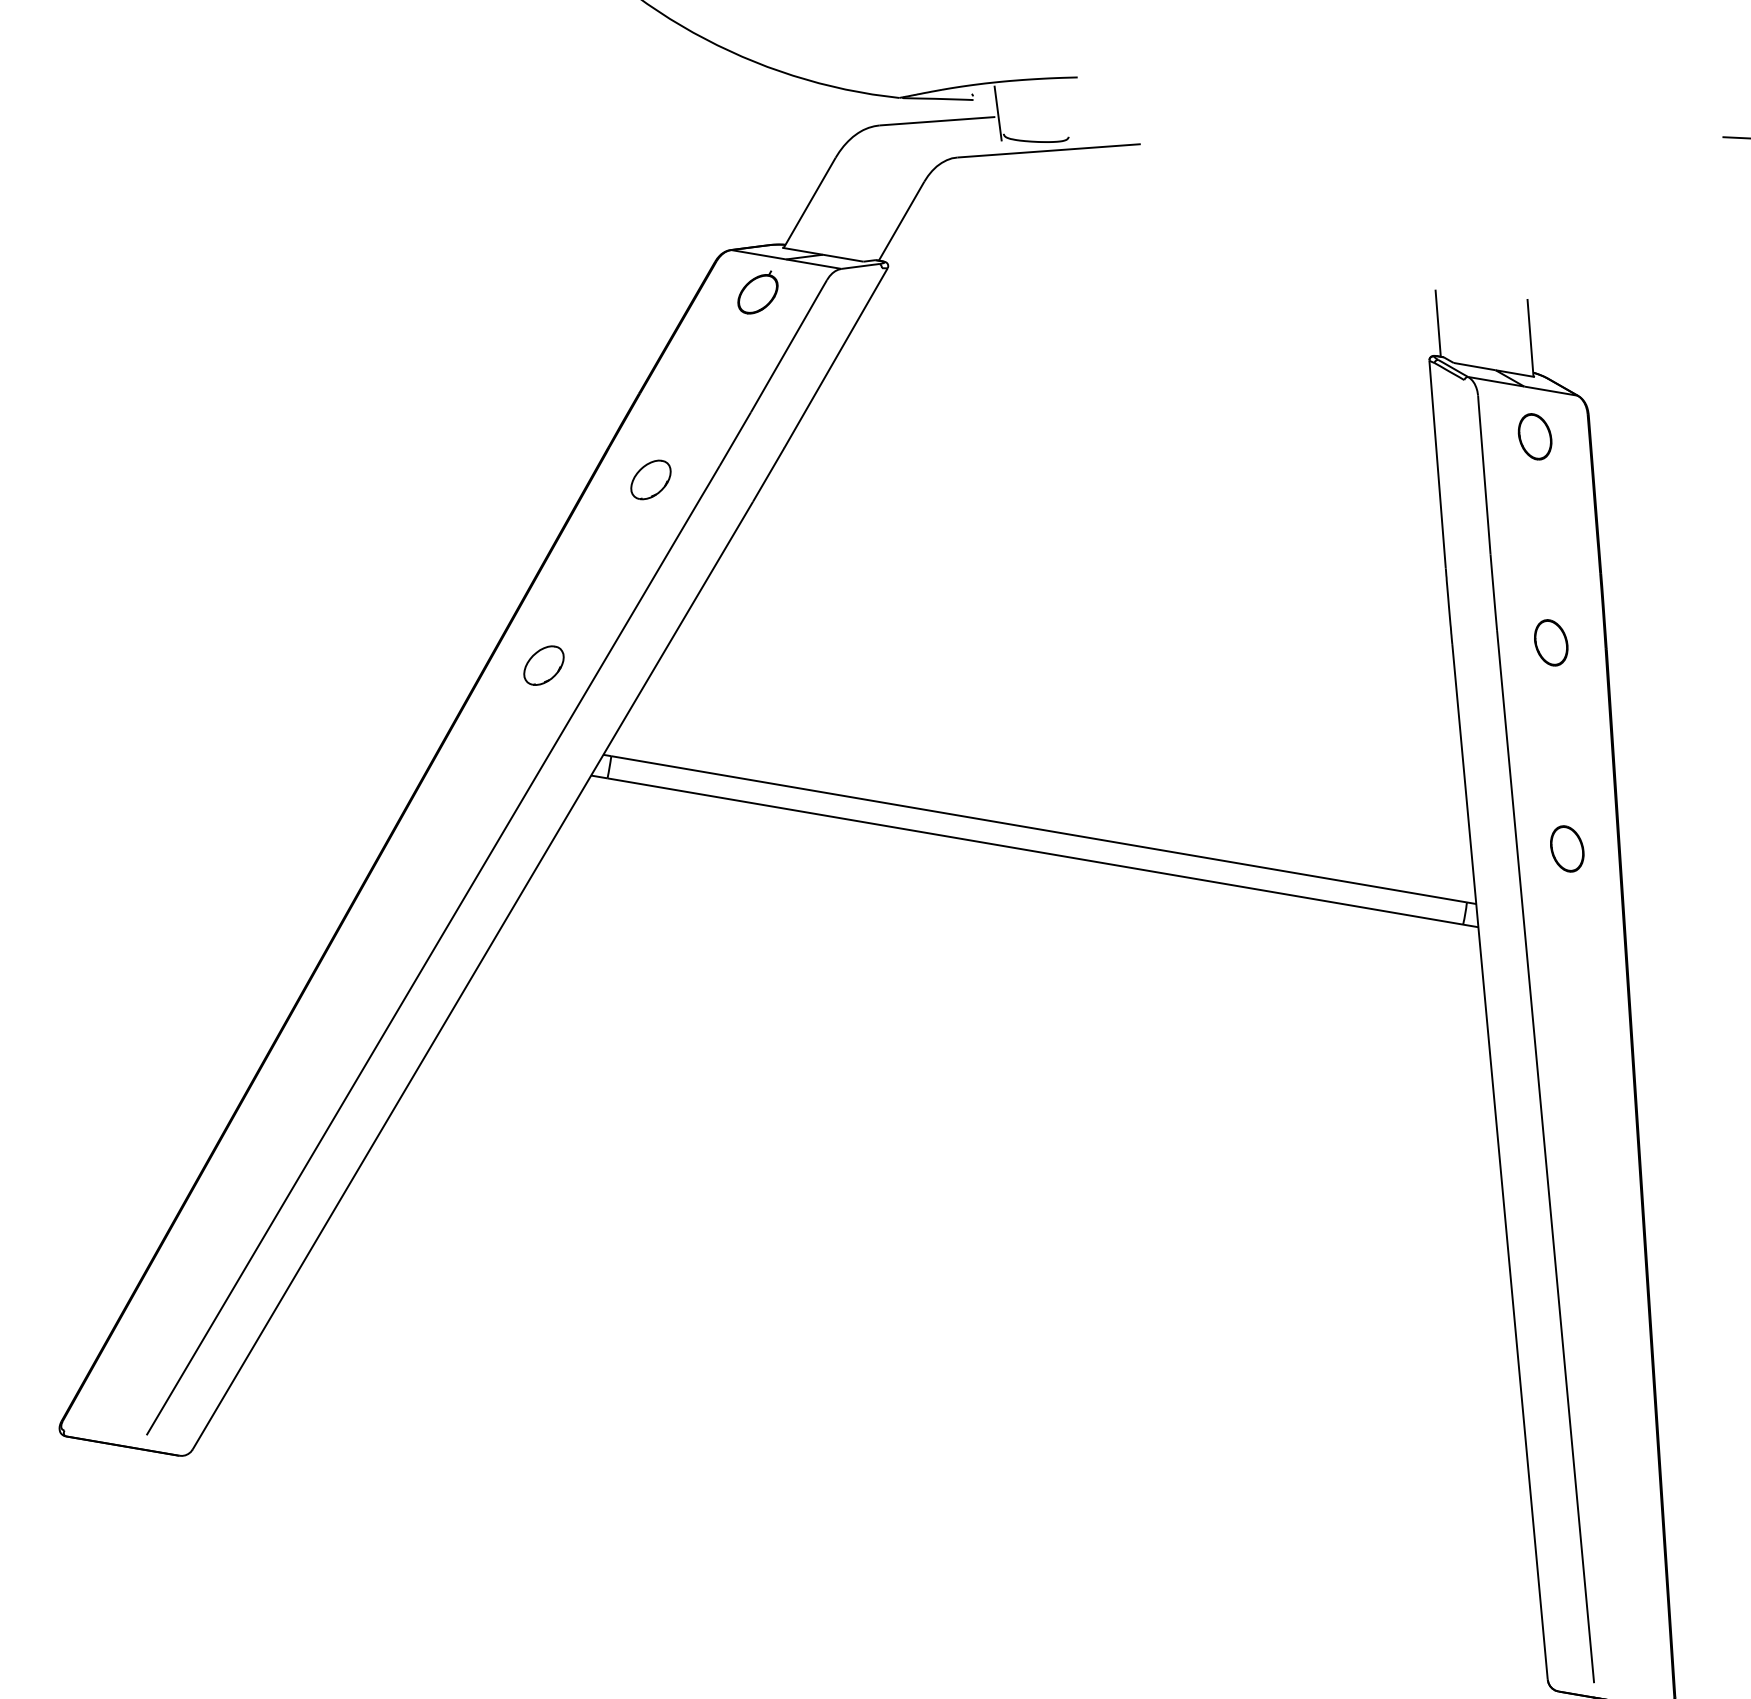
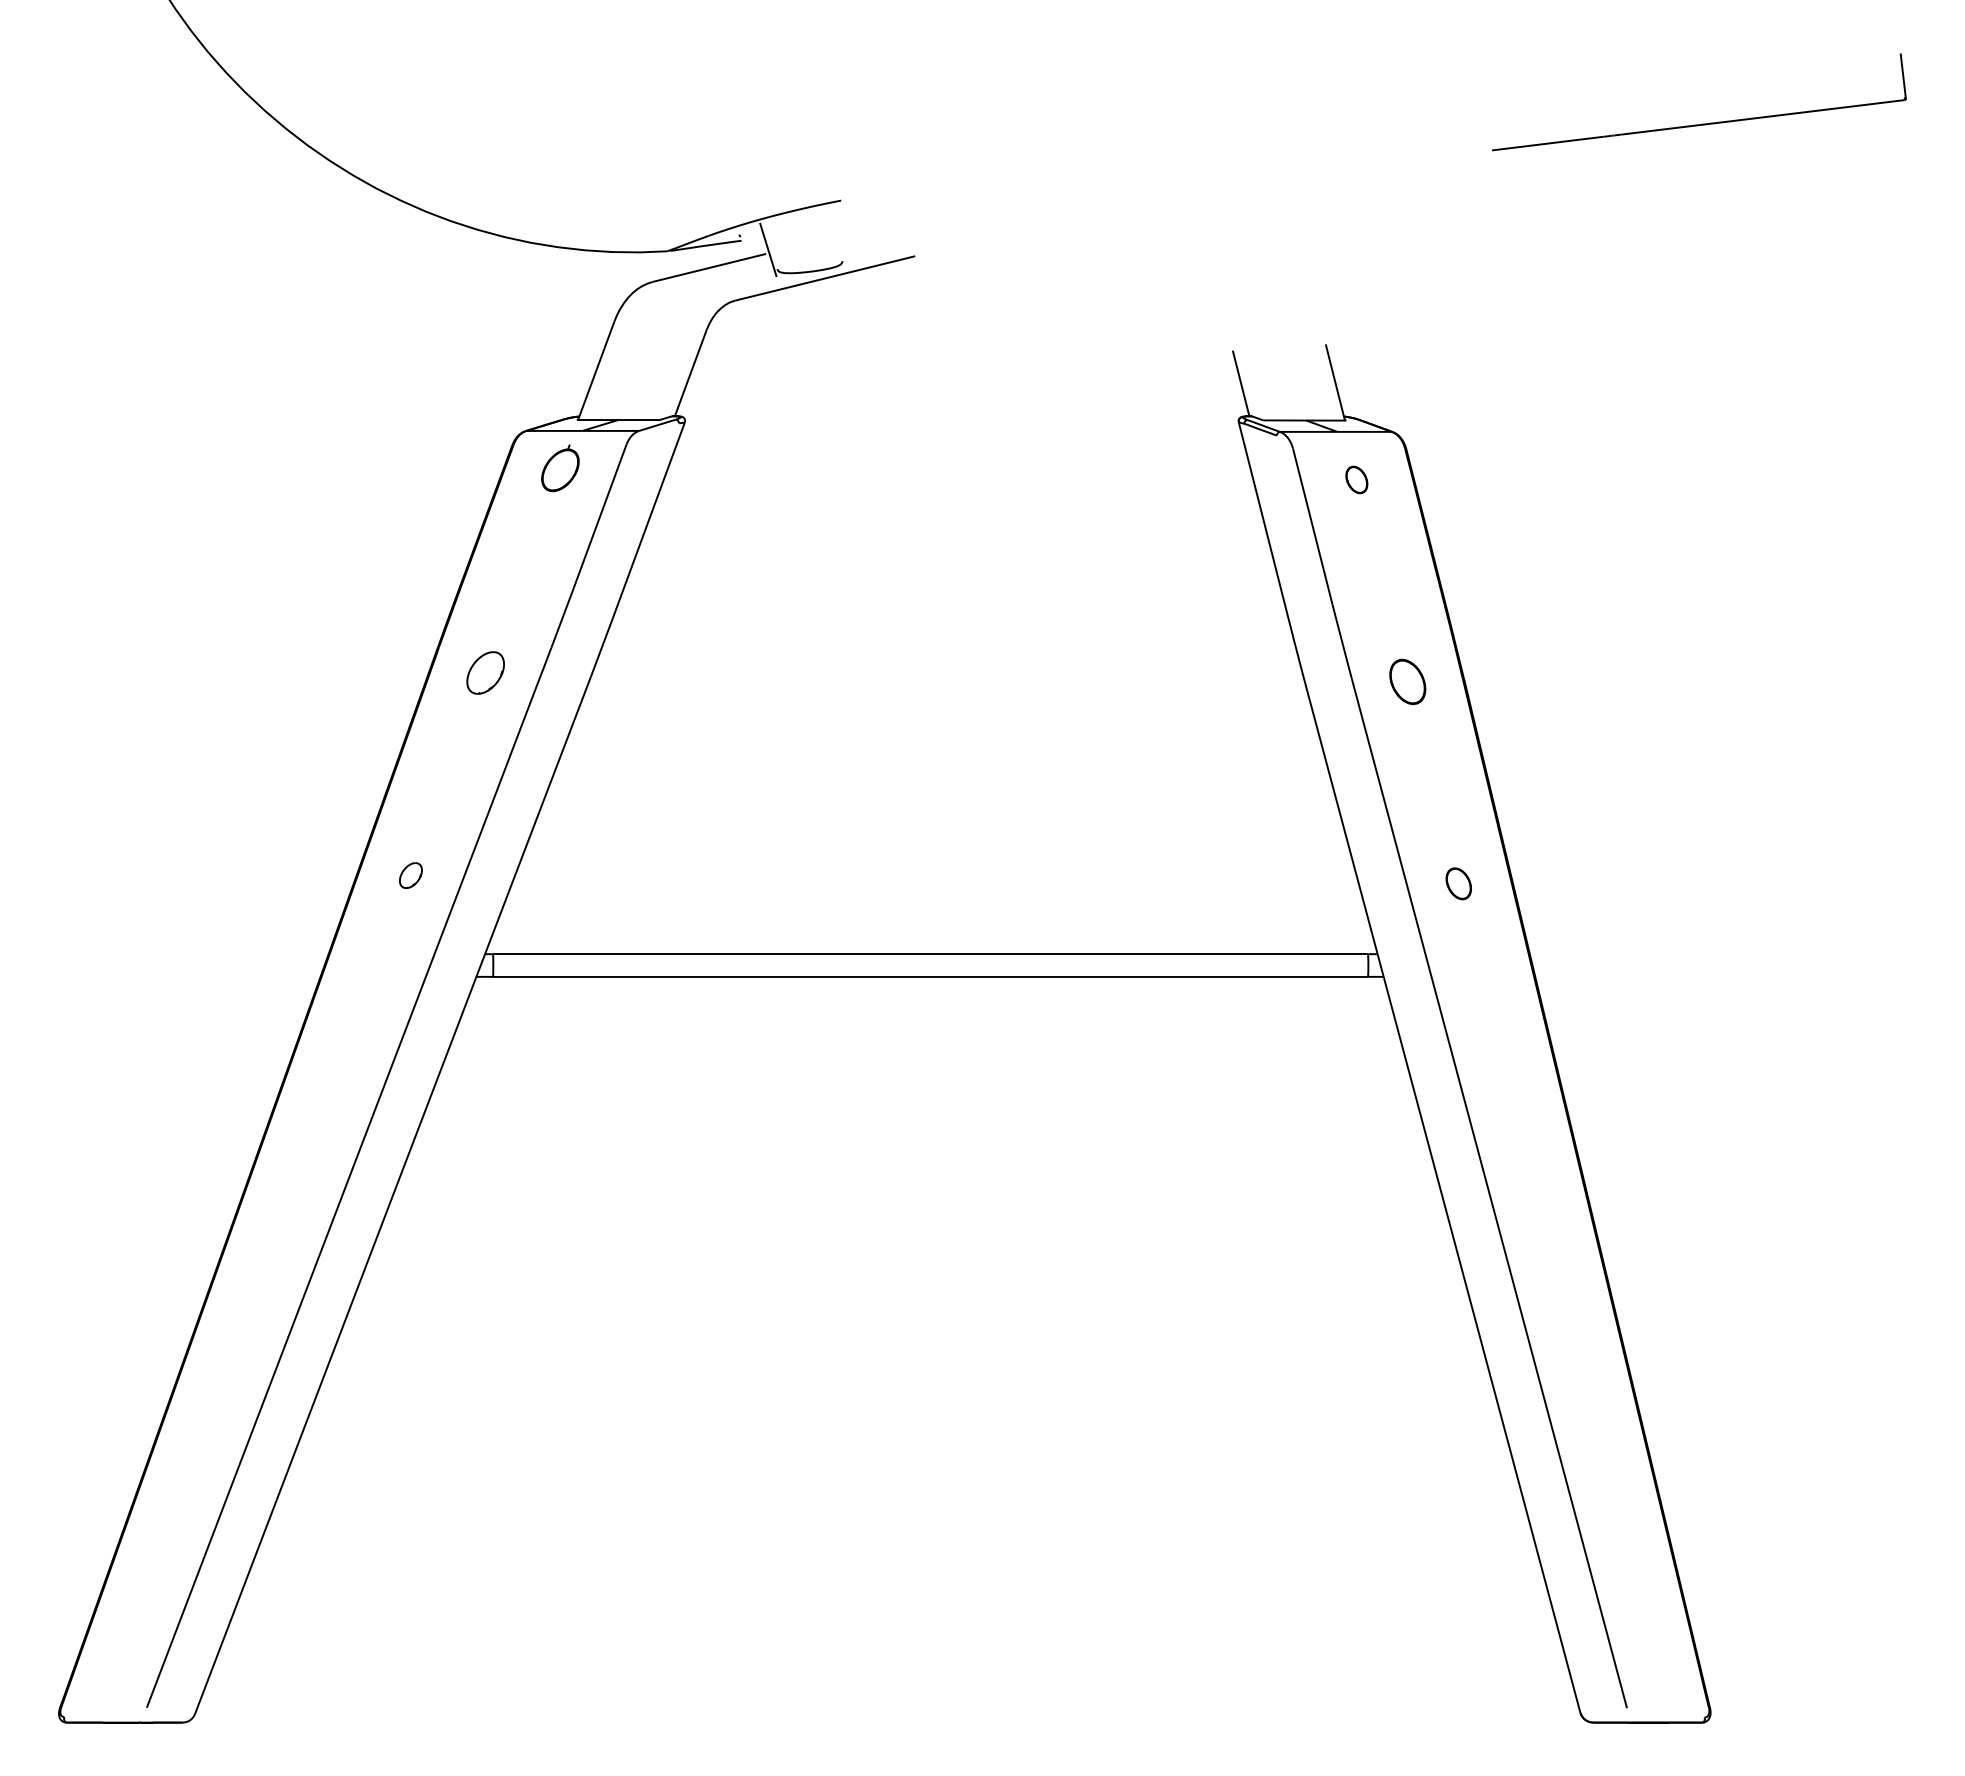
part: (1534, 436) -> (1356, 479), size x0.6
part: (543, 665) -> (410, 875), size x0.6
part: (1567, 848) -> (1458, 883), size x0.7

